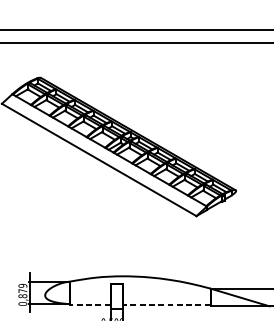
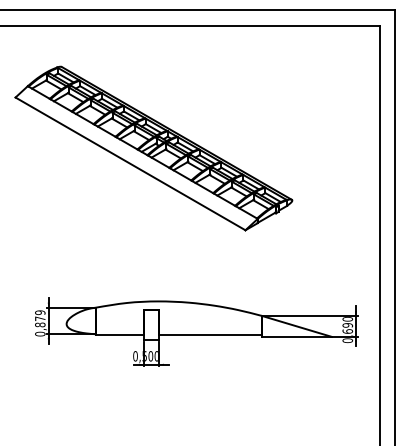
line: (89, 305) -> (119, 335), dashed -> solid
line: (166, 305) -> (210, 335), dashed -> solid

